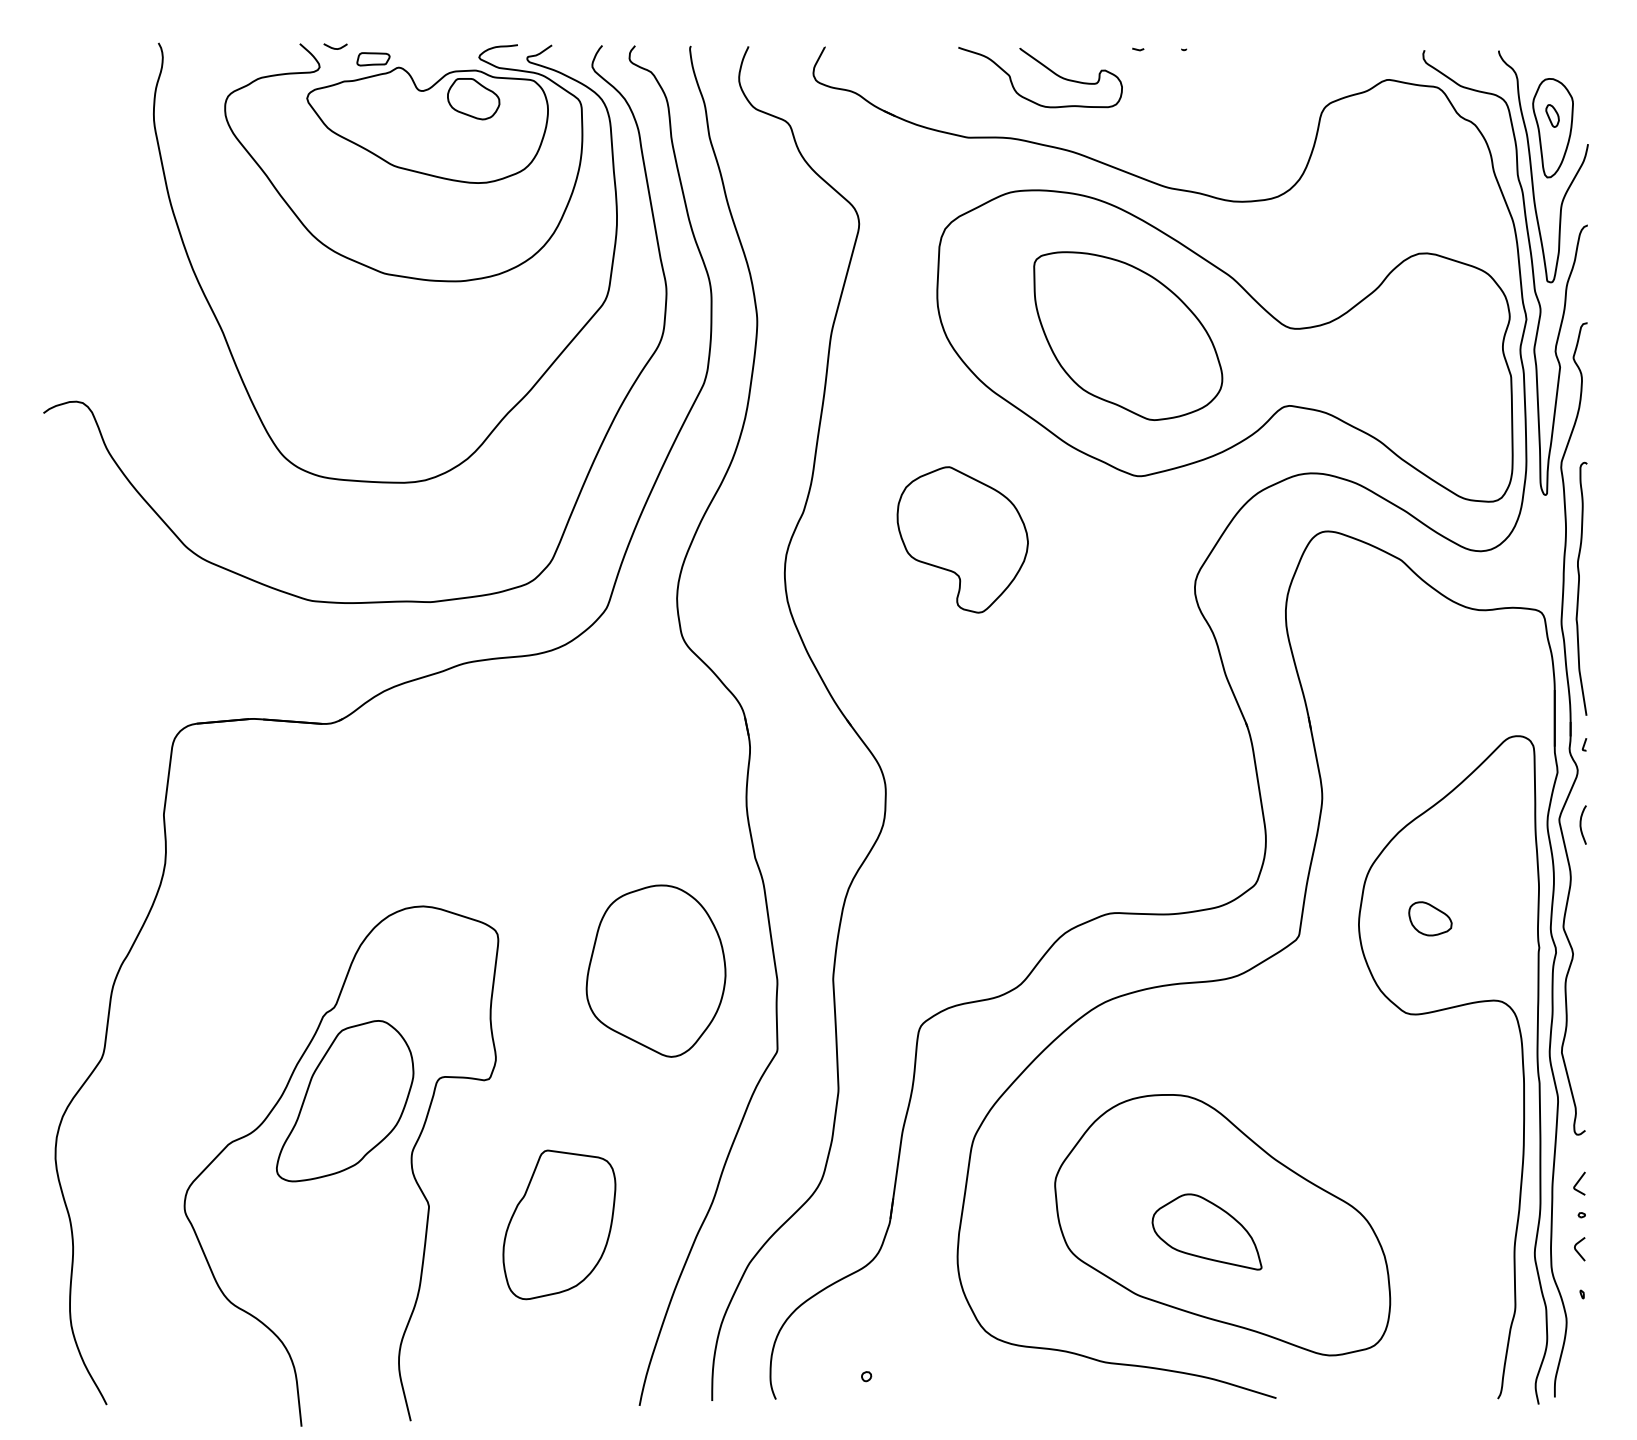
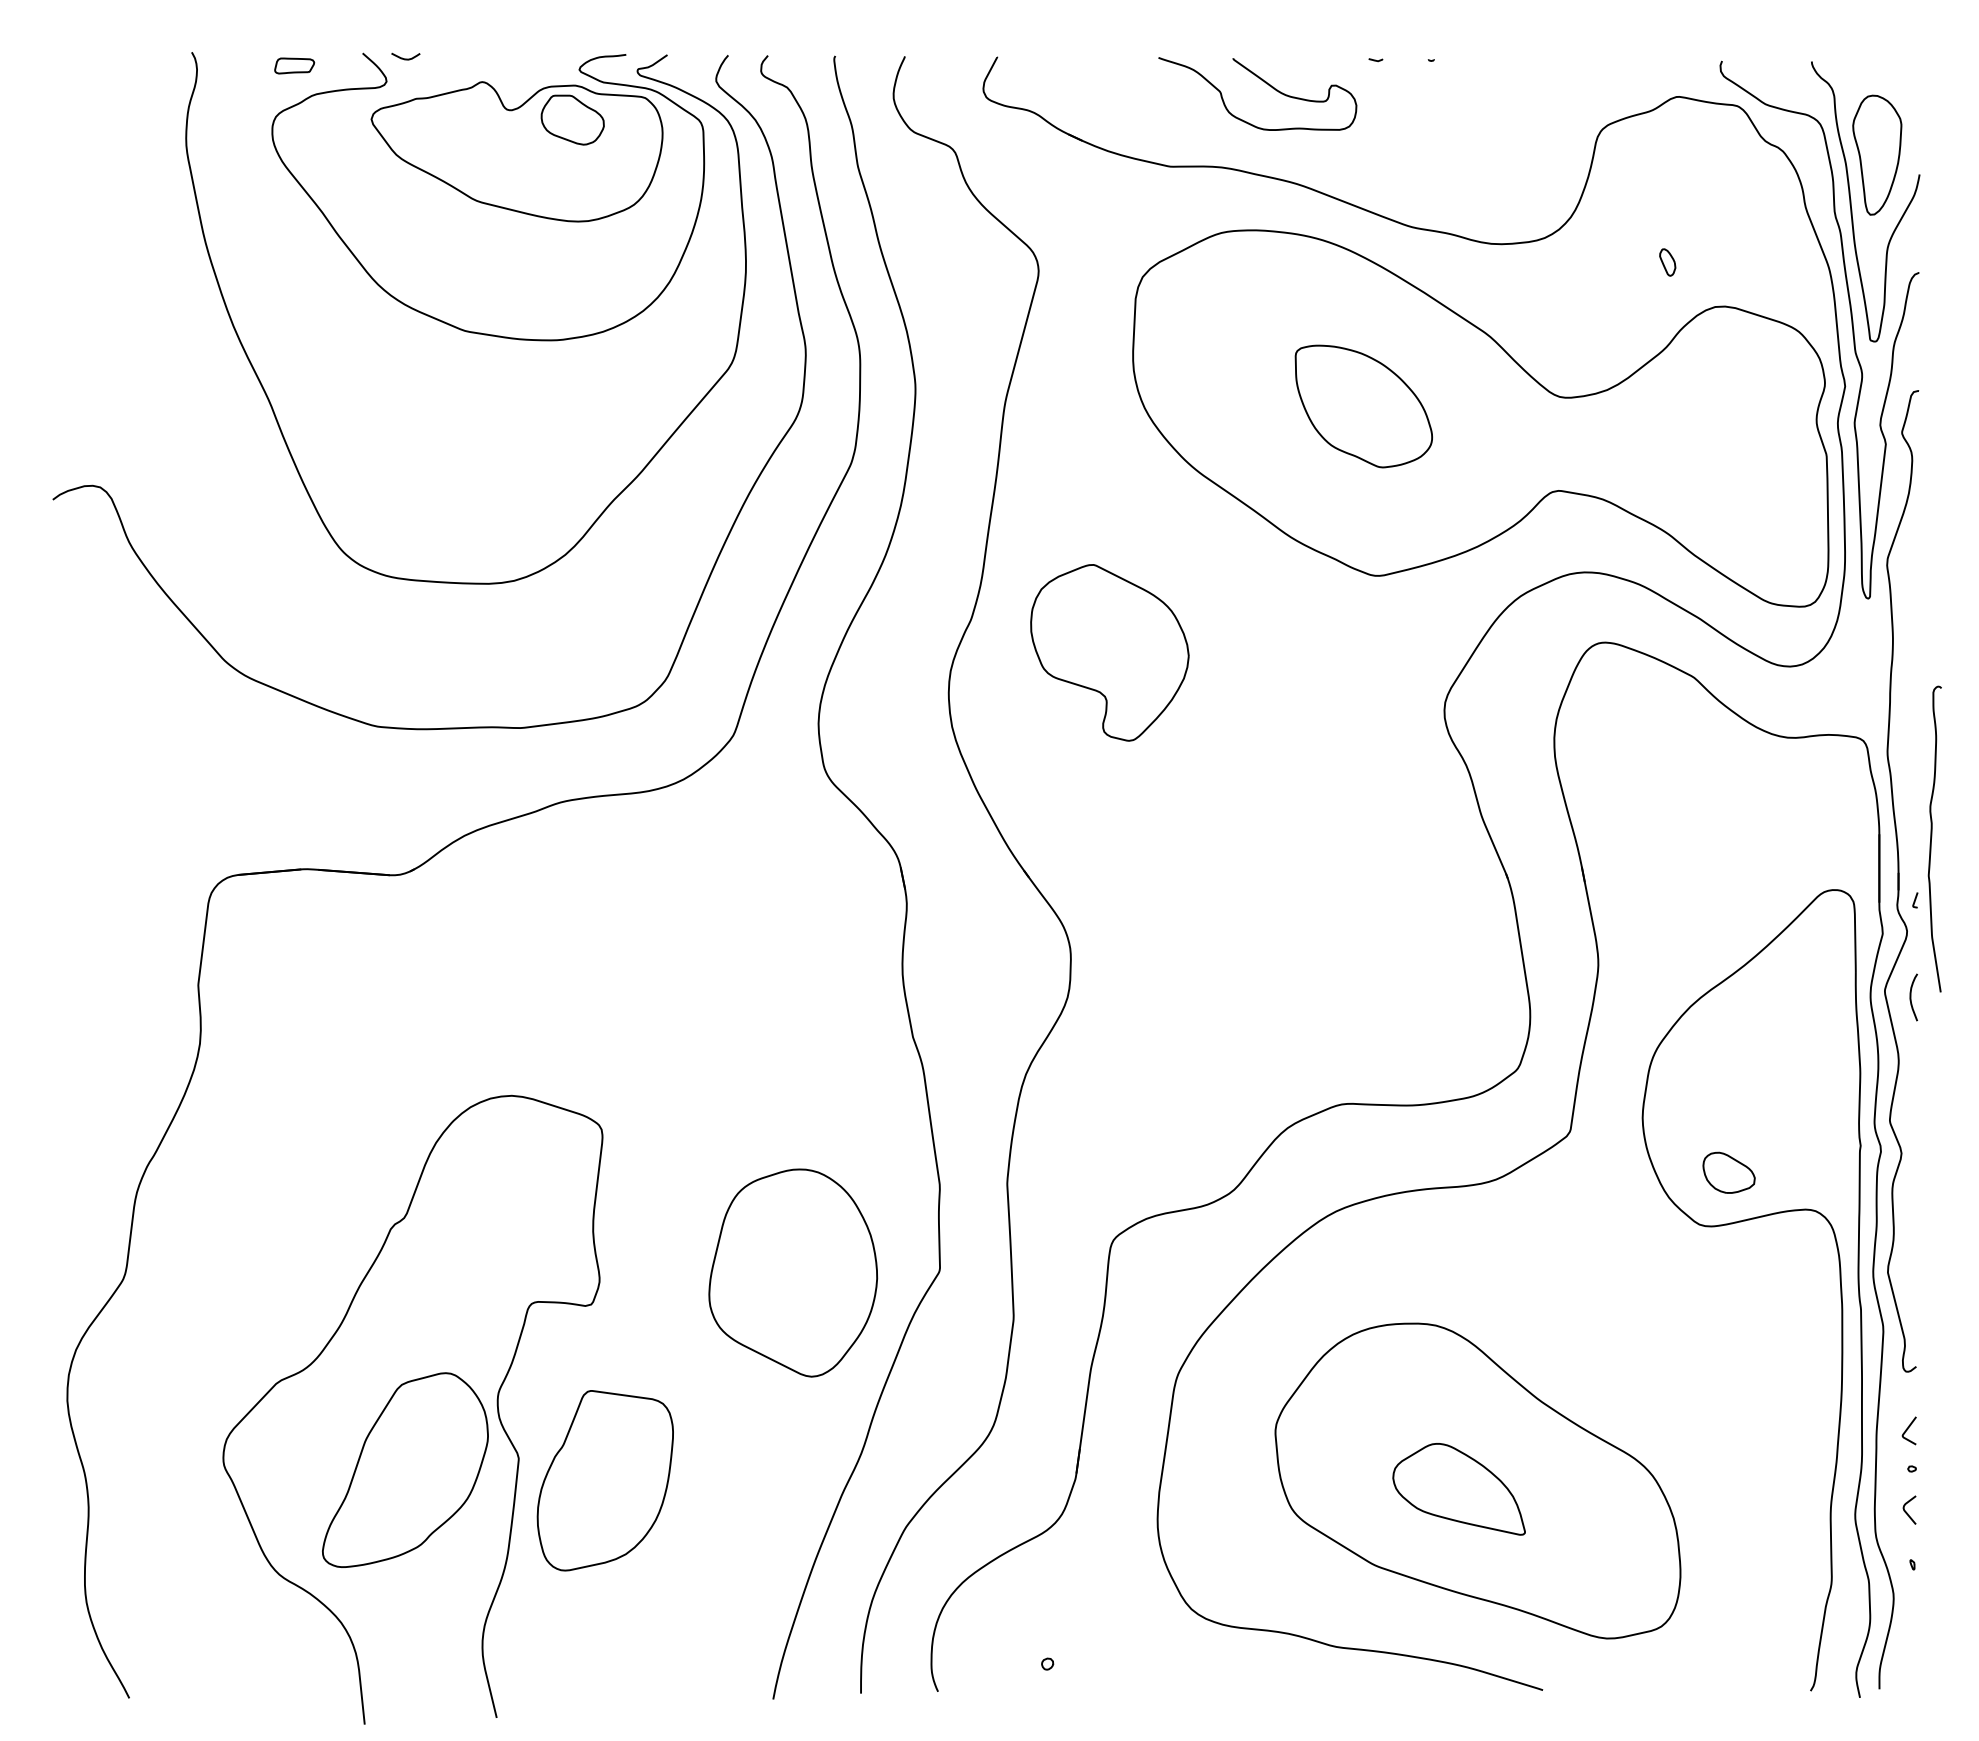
part: (373, 58) -> (294, 65), moved
part: (1552, 115) -> (1667, 262), moved
part: (1127, 336) -> (1363, 406), size x0.6
part: (962, 539) -> (1109, 652), moved
curve: (1579, 587) -> (1932, 837), moved
part: (1429, 918) -> (1728, 1172), moved
part: (656, 970) -> (793, 1272), moved
part: (345, 1100) -> (405, 1469), moved
part: (558, 1224) -> (604, 1480), moved

